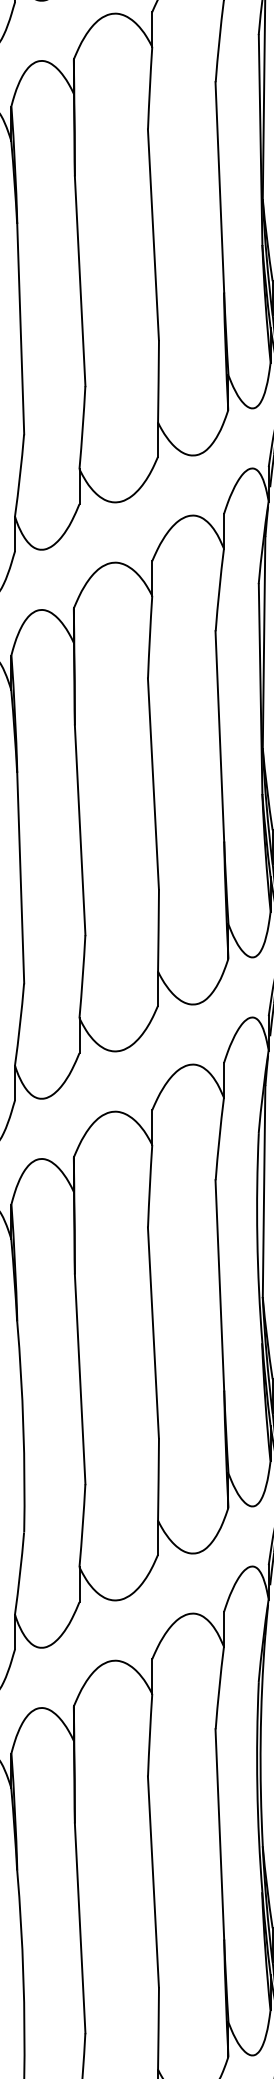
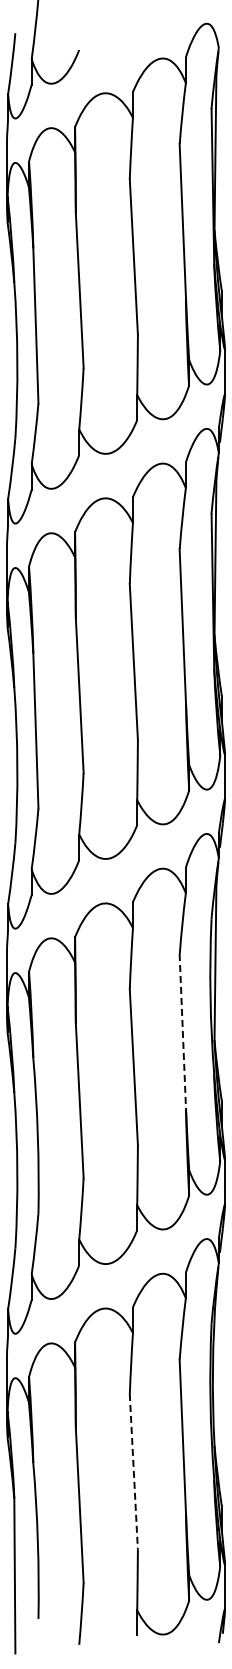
line: (219, 1285) -> (182, 1031), solid -> dashed
line: (152, 1881) -> (133, 1471), solid -> dashed

